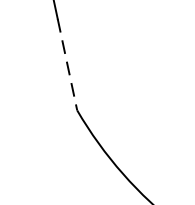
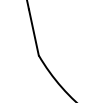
line: (66, 64) -> (33, 32), dashed -> solid

